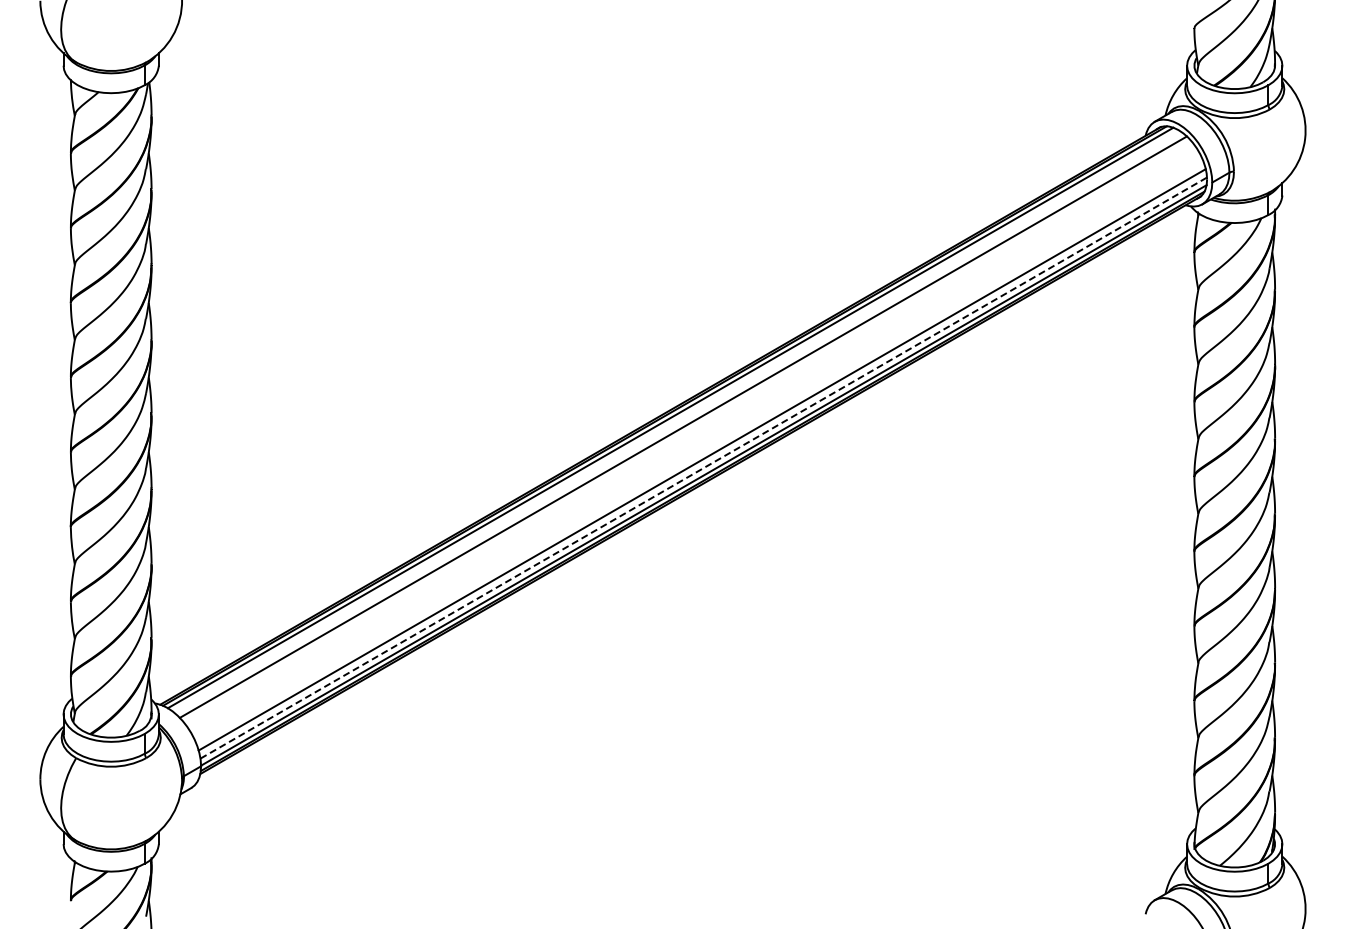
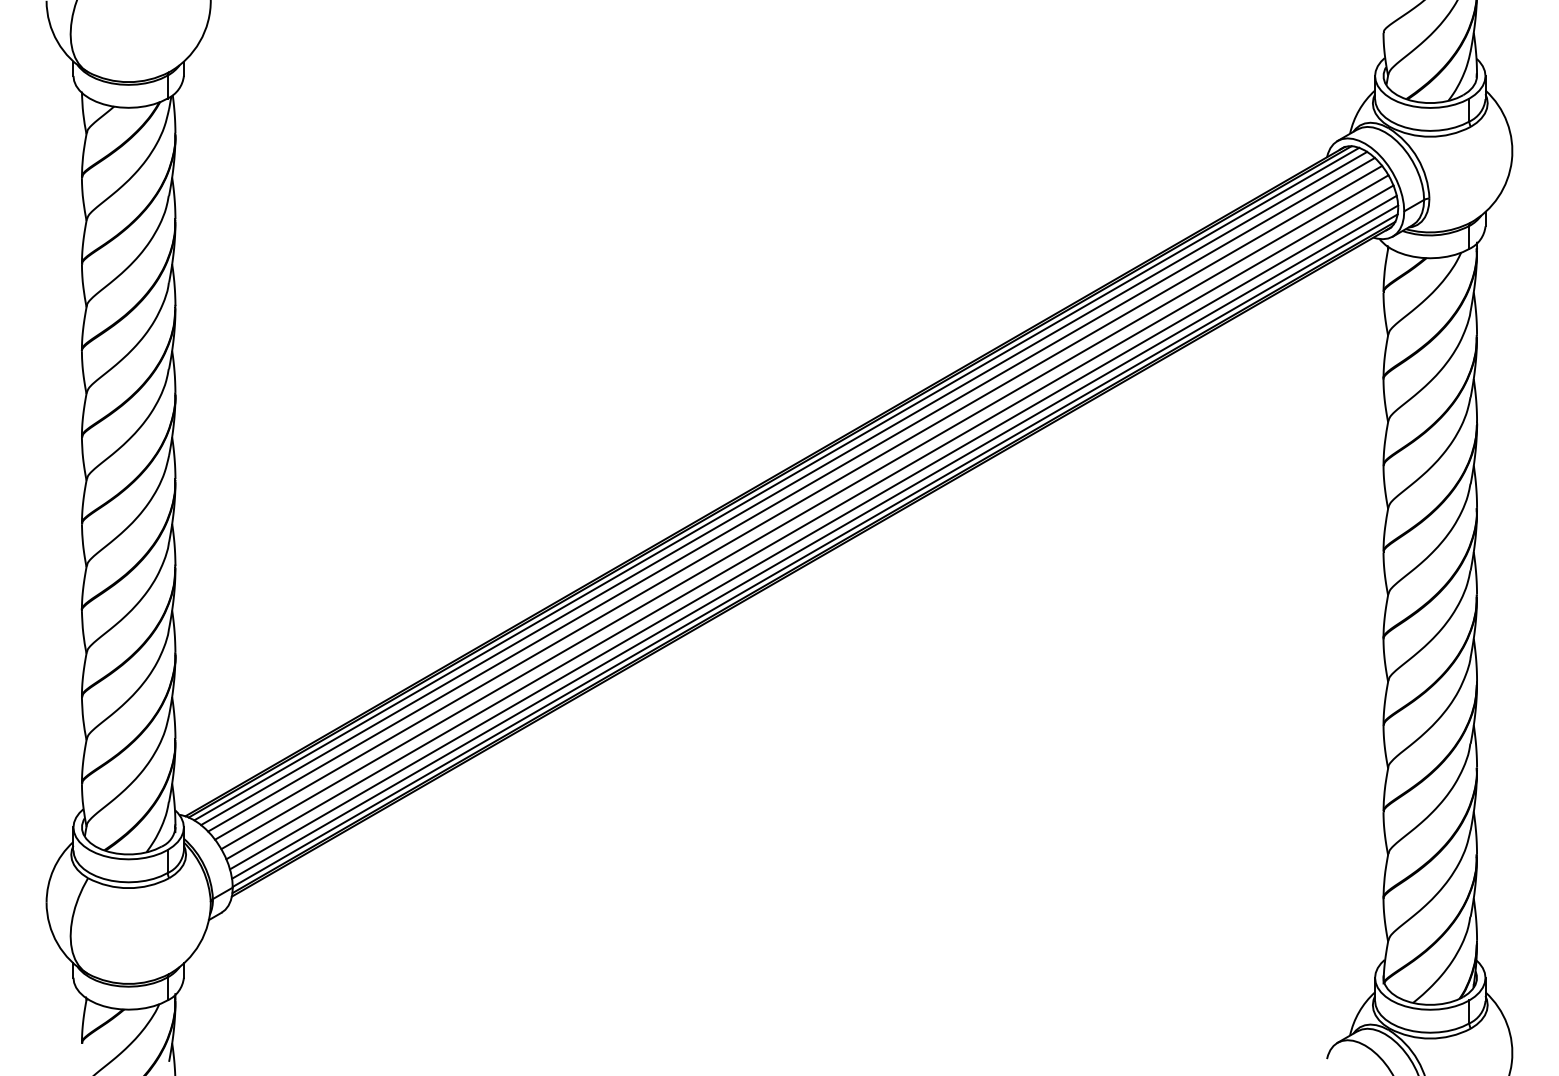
line: (676, 421) -> (783, 488), added
line: (689, 433) -> (798, 502), added
line: (694, 442) -> (804, 512), added
line: (699, 450) -> (810, 521), added
line: (704, 467) -> (815, 541), dashed -> solid

